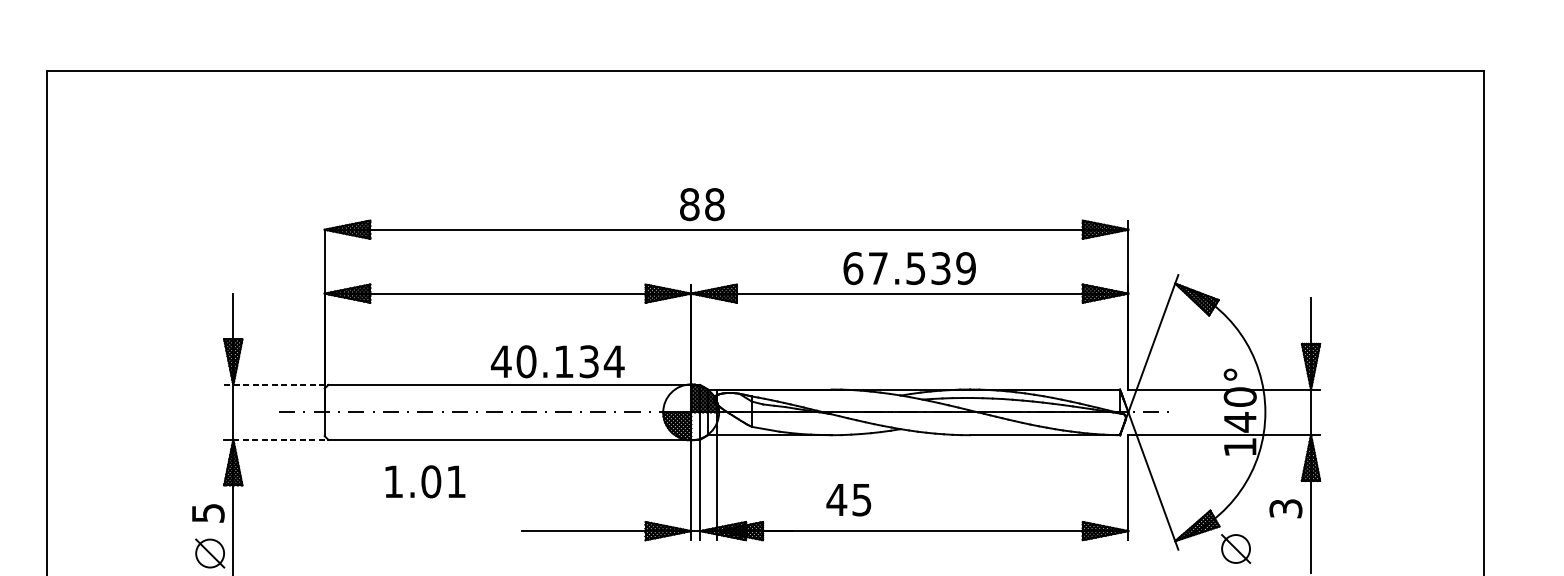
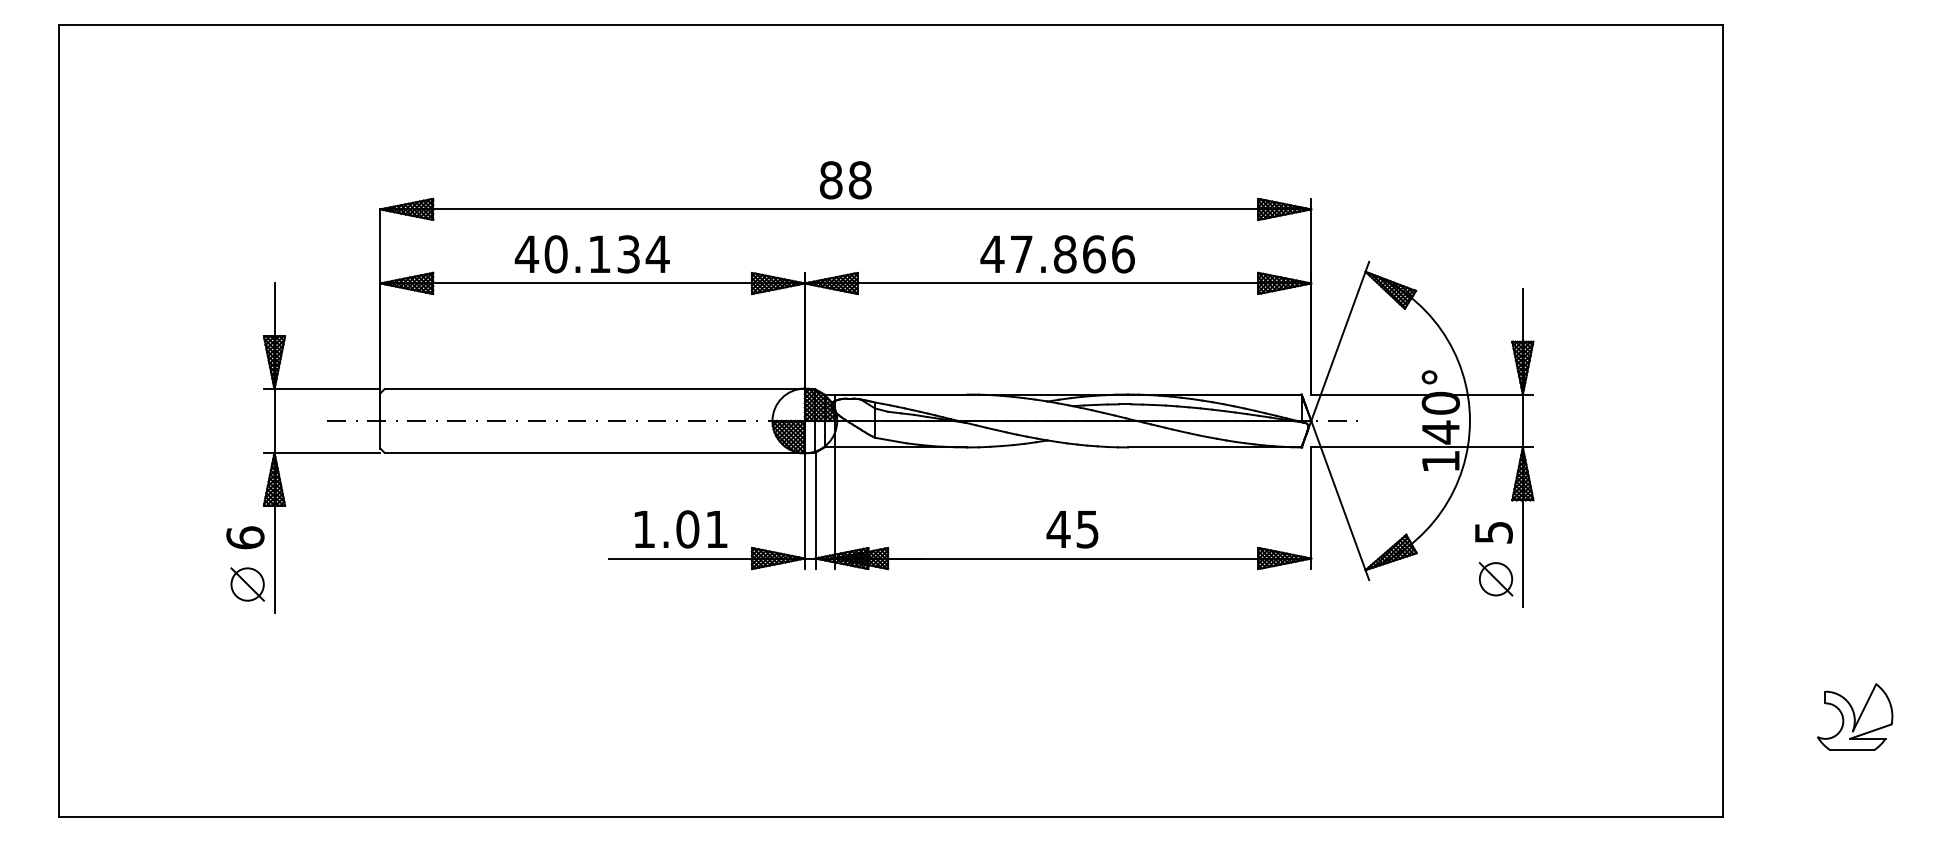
text: (702, 204) -> (845, 180), moved
text: (909, 268) -> (1057, 254), 67.539 -> 47.866
text: (557, 361) -> (591, 254), moved
line: (274, 385) -> (322, 389), dashed -> solid
line: (279, 439) -> (327, 452), dashed -> solid
text: (424, 481) -> (680, 529), moved
text: (848, 500) -> (1072, 529), moved
text: (1285, 508) -> (1493, 532), 3 -> 5
text: (208, 512) -> (245, 537), 5 -> 6
part: (1235, 549) -> (1495, 579), moved

